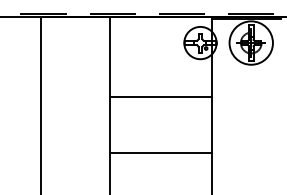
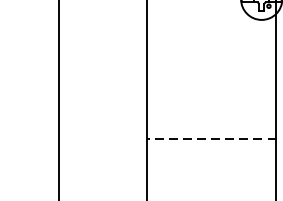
line: (161, 97) -> (211, 68), removed
line: (161, 152) -> (211, 138), solid -> dashed

